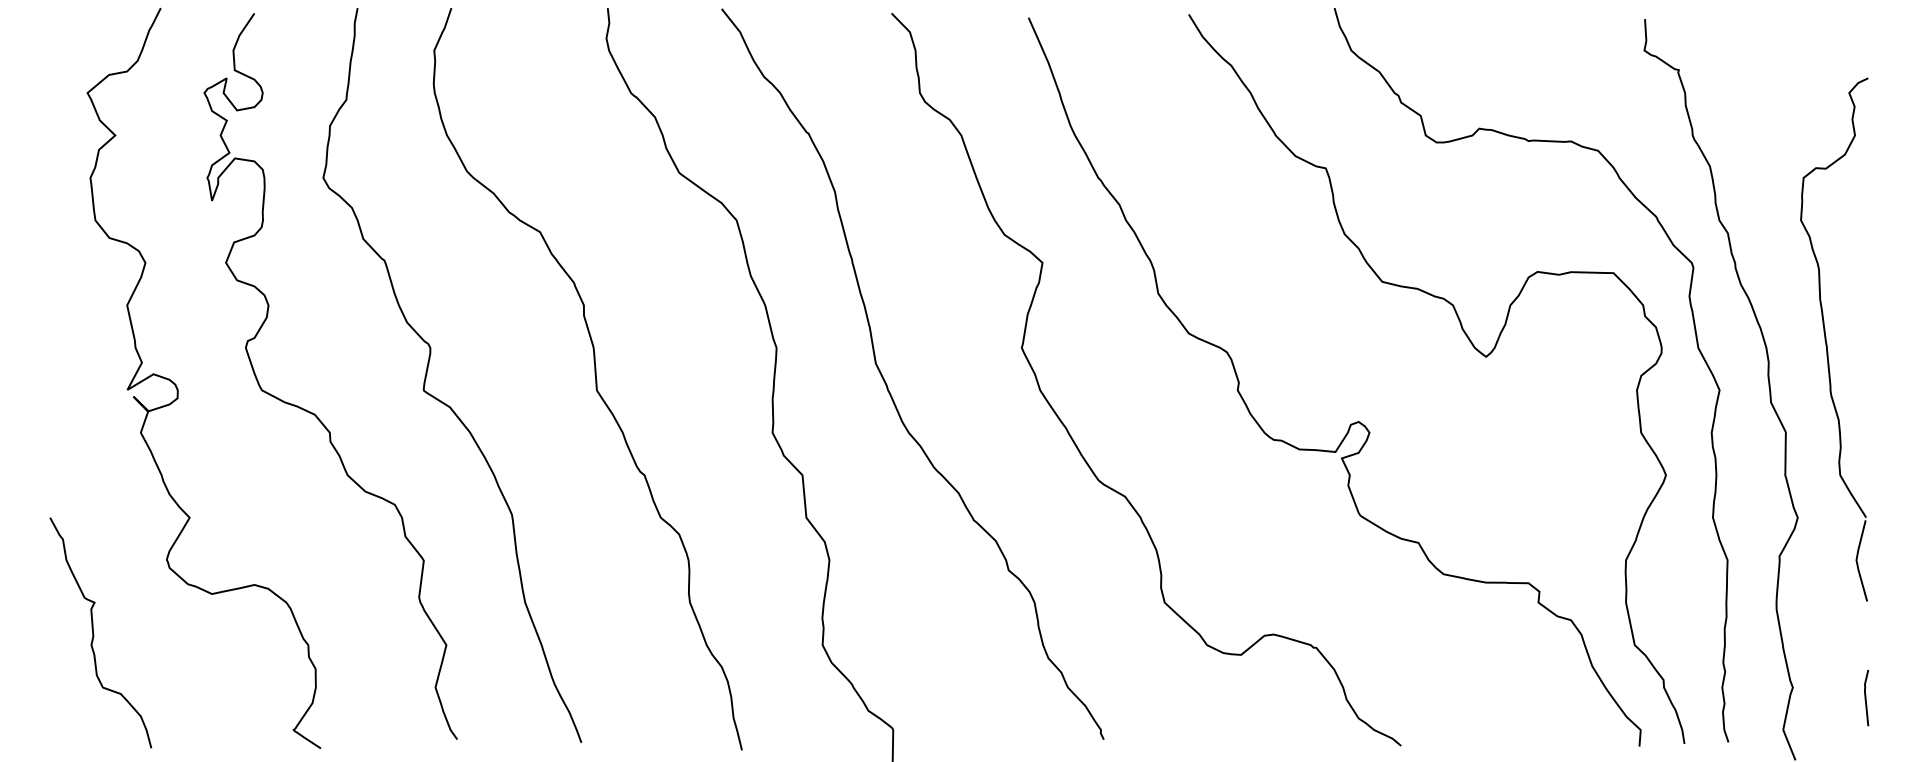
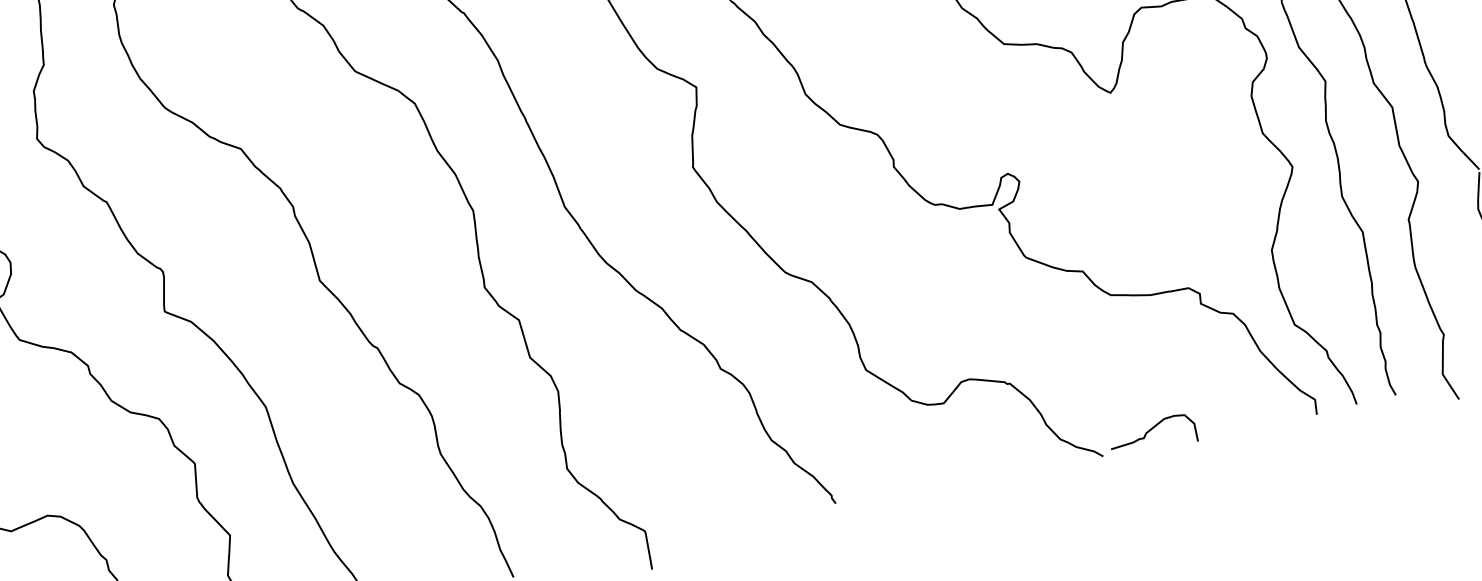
curve: (1457, 728) -> (1150, 430), added

